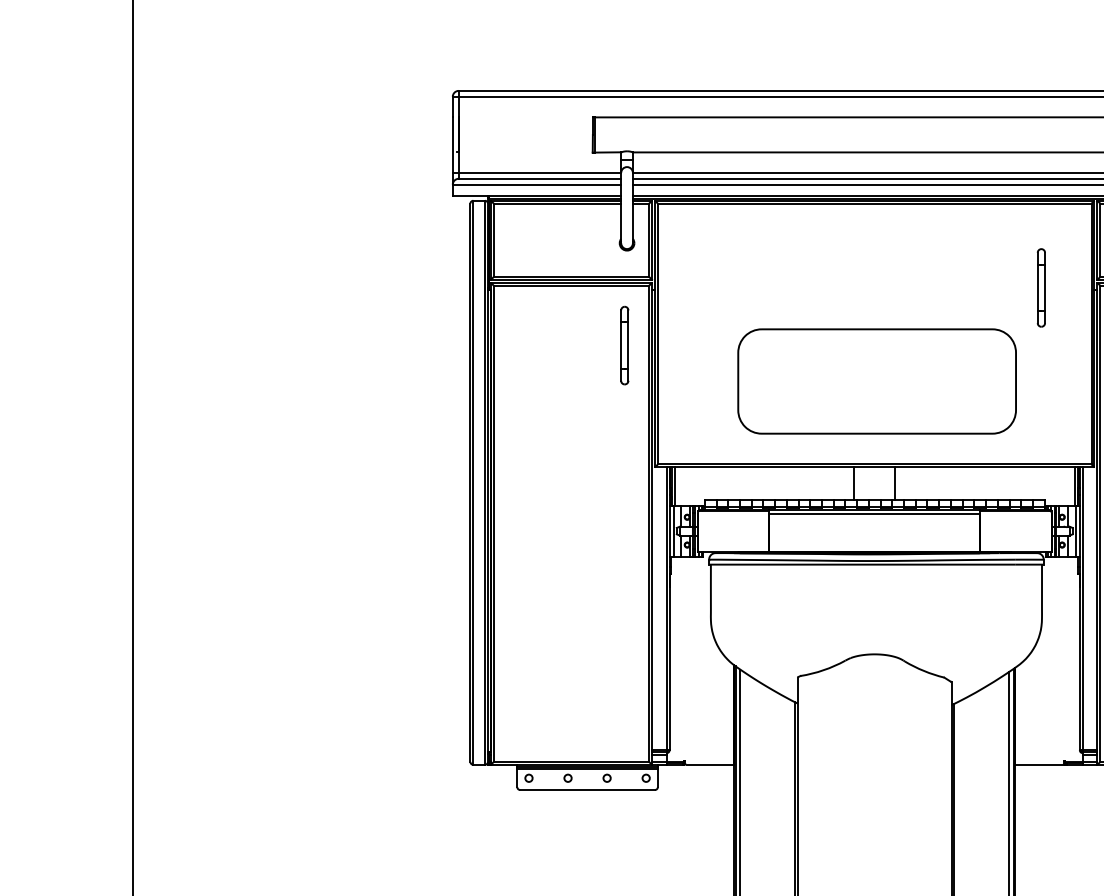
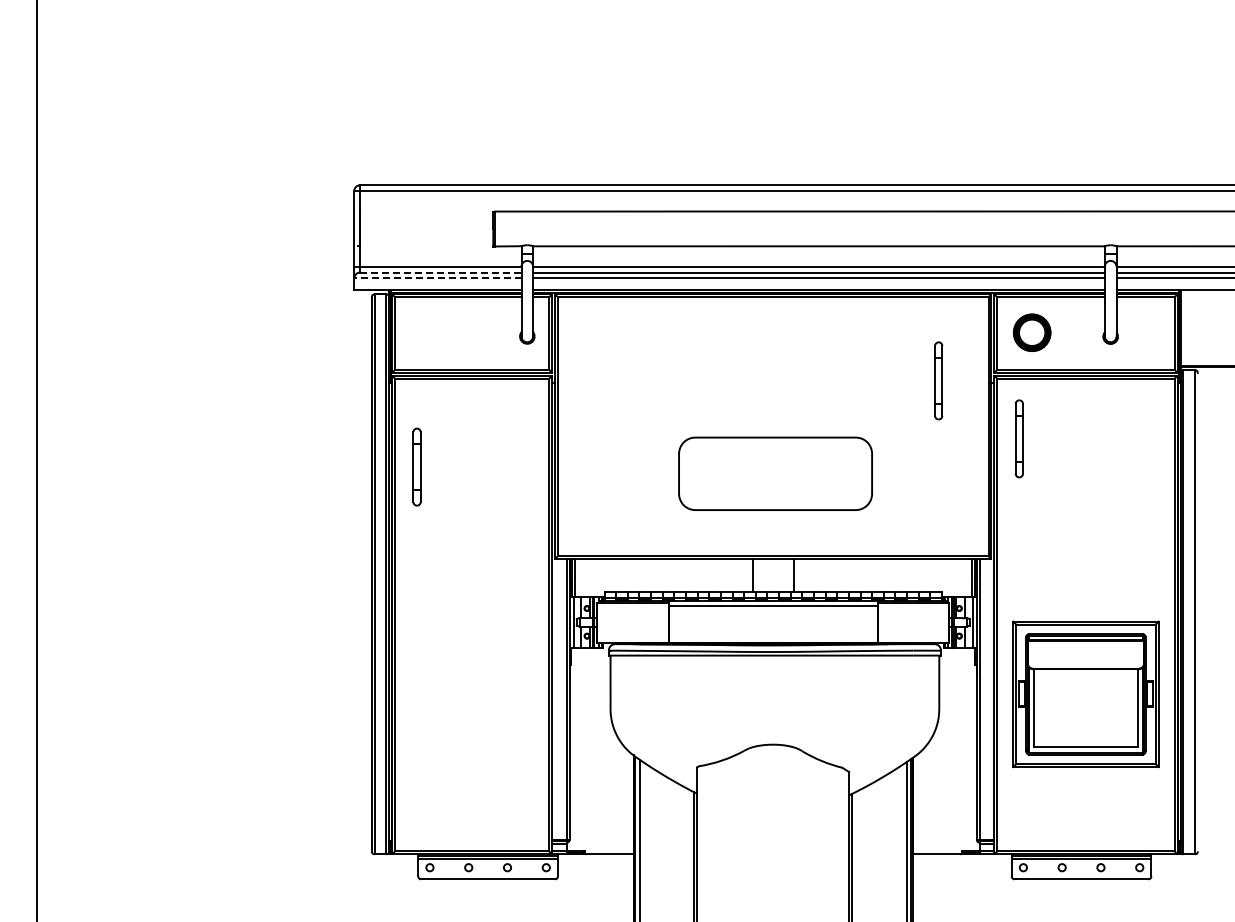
line: (539, 178) -> (440, 272), solid -> dashed
line: (536, 184) -> (437, 278), solid -> dashed
part: (624, 344) -> (416, 466), moved
part: (877, 381) -> (775, 473), size x0.7

